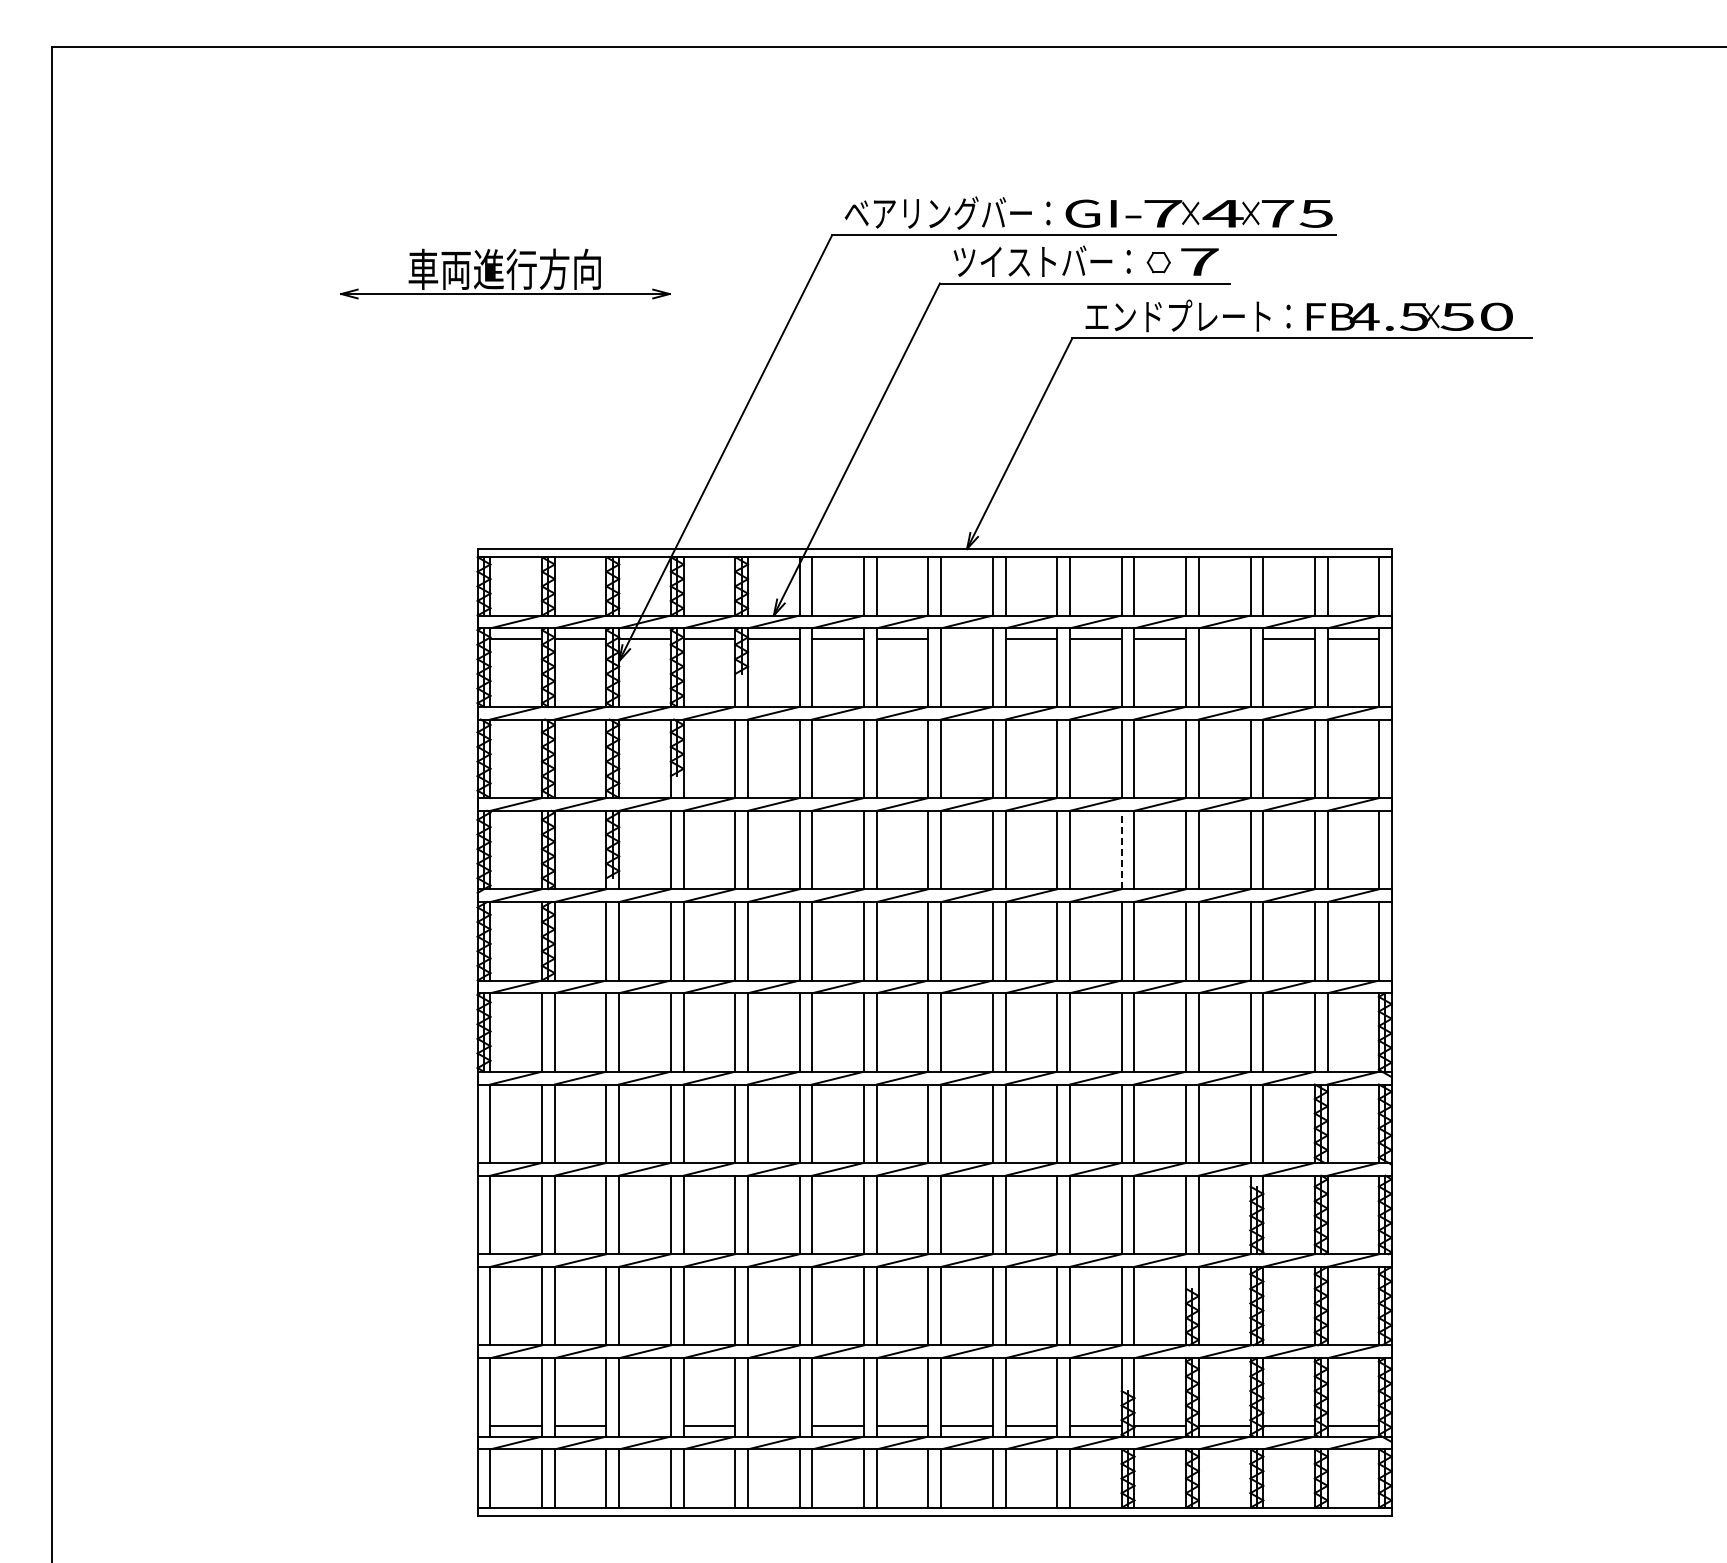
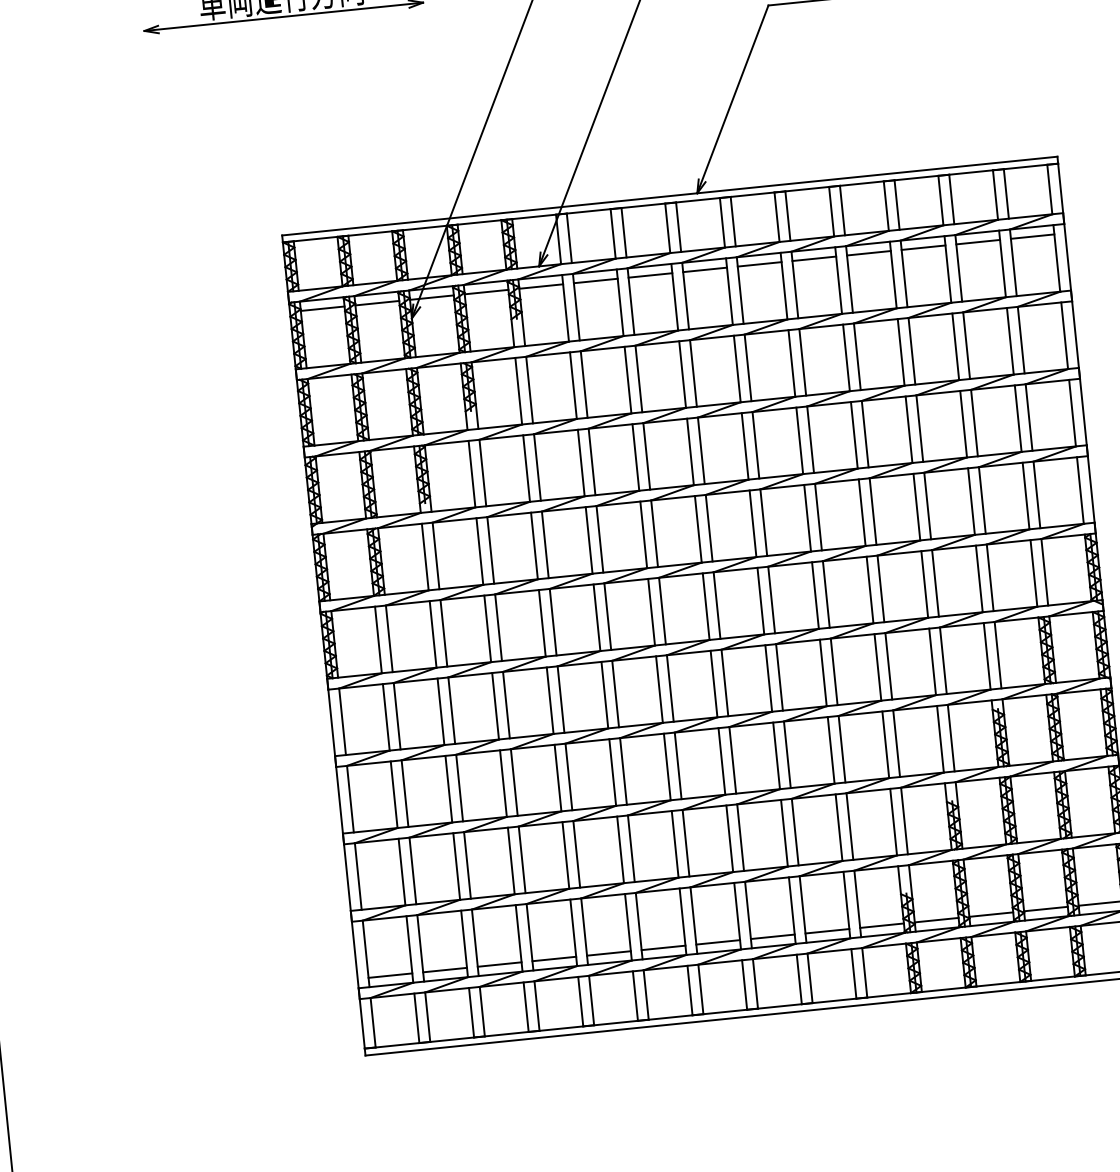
line: (966, 639) -> (704, 270), added
line: (1224, 639) -> (923, 247), added
line: (1121, 849) -> (854, 434), dashed -> solid
line: (644, 1425) -> (499, 964), added
line: (773, 1425) -> (608, 953), added

